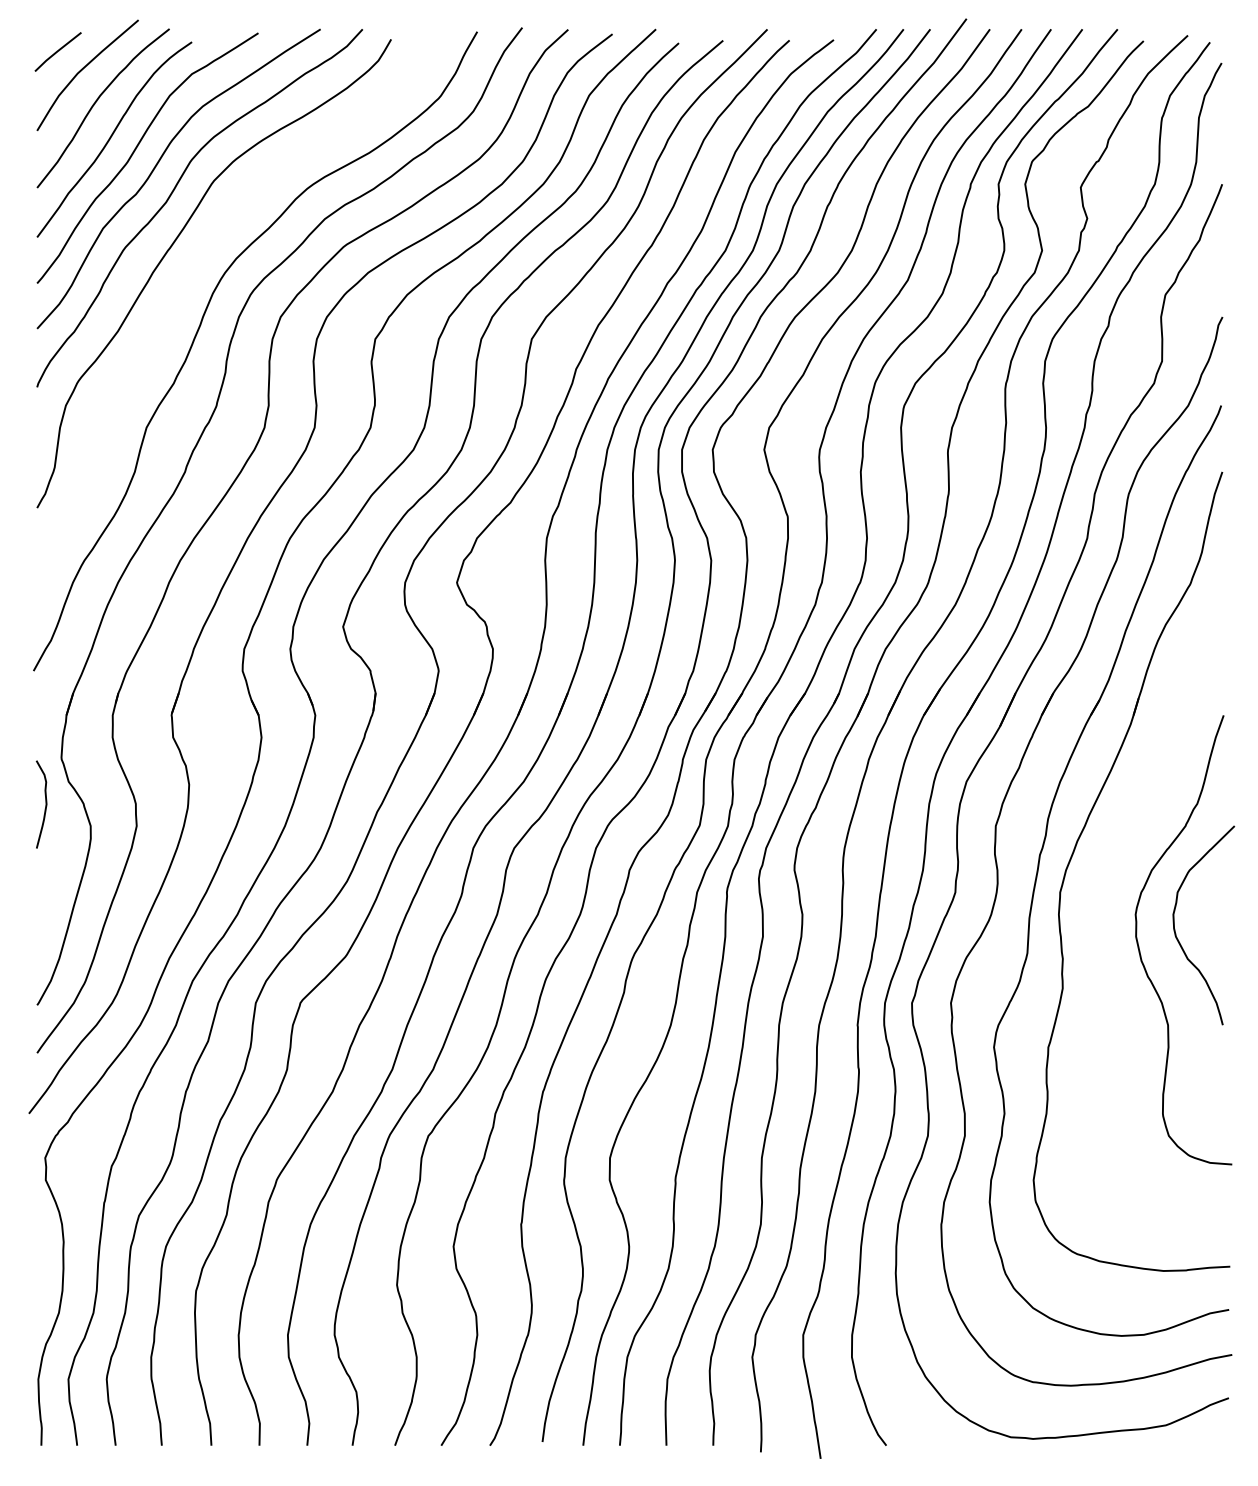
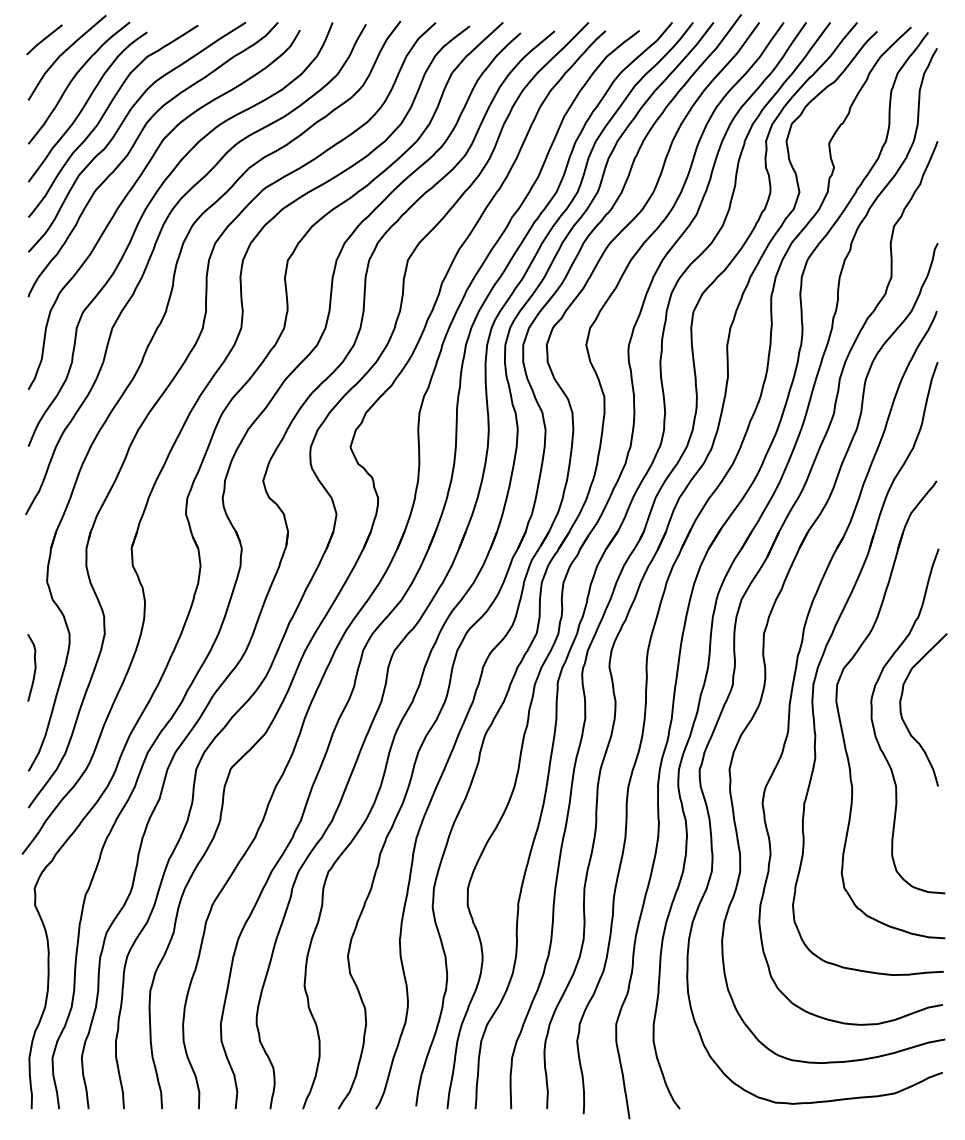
curve: (186, 281) -> (143, 215), added
curve: (45, 804) -> (34, 667), moved
part: (1095, 935) -> (840, 717), added

